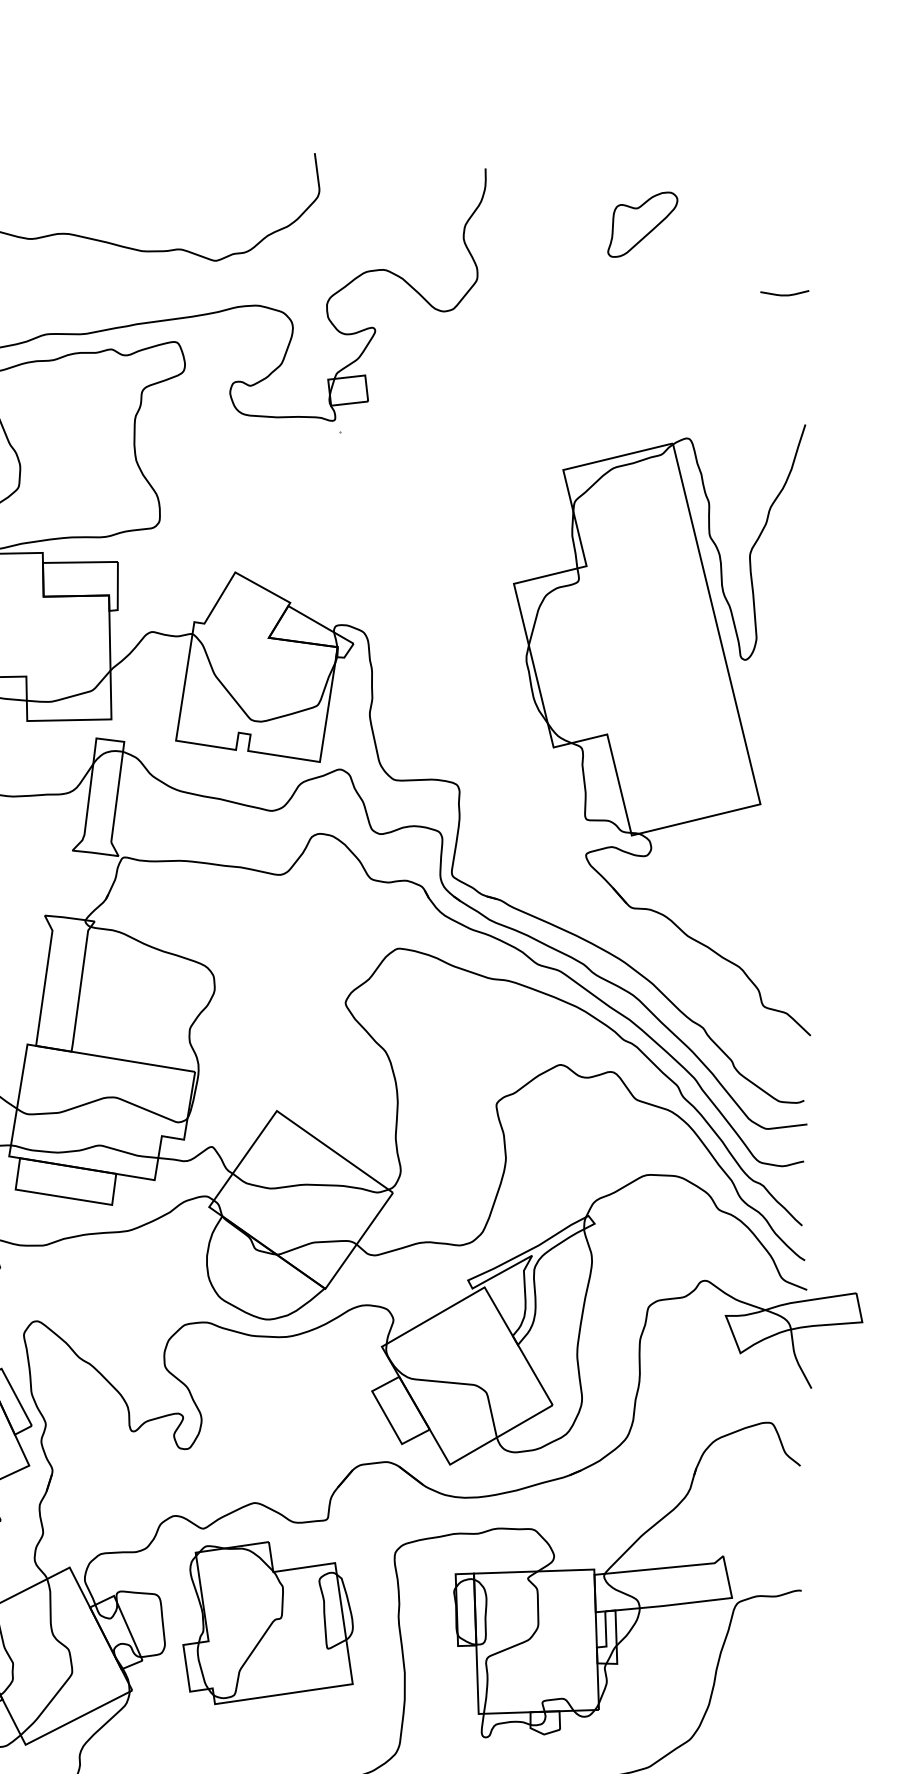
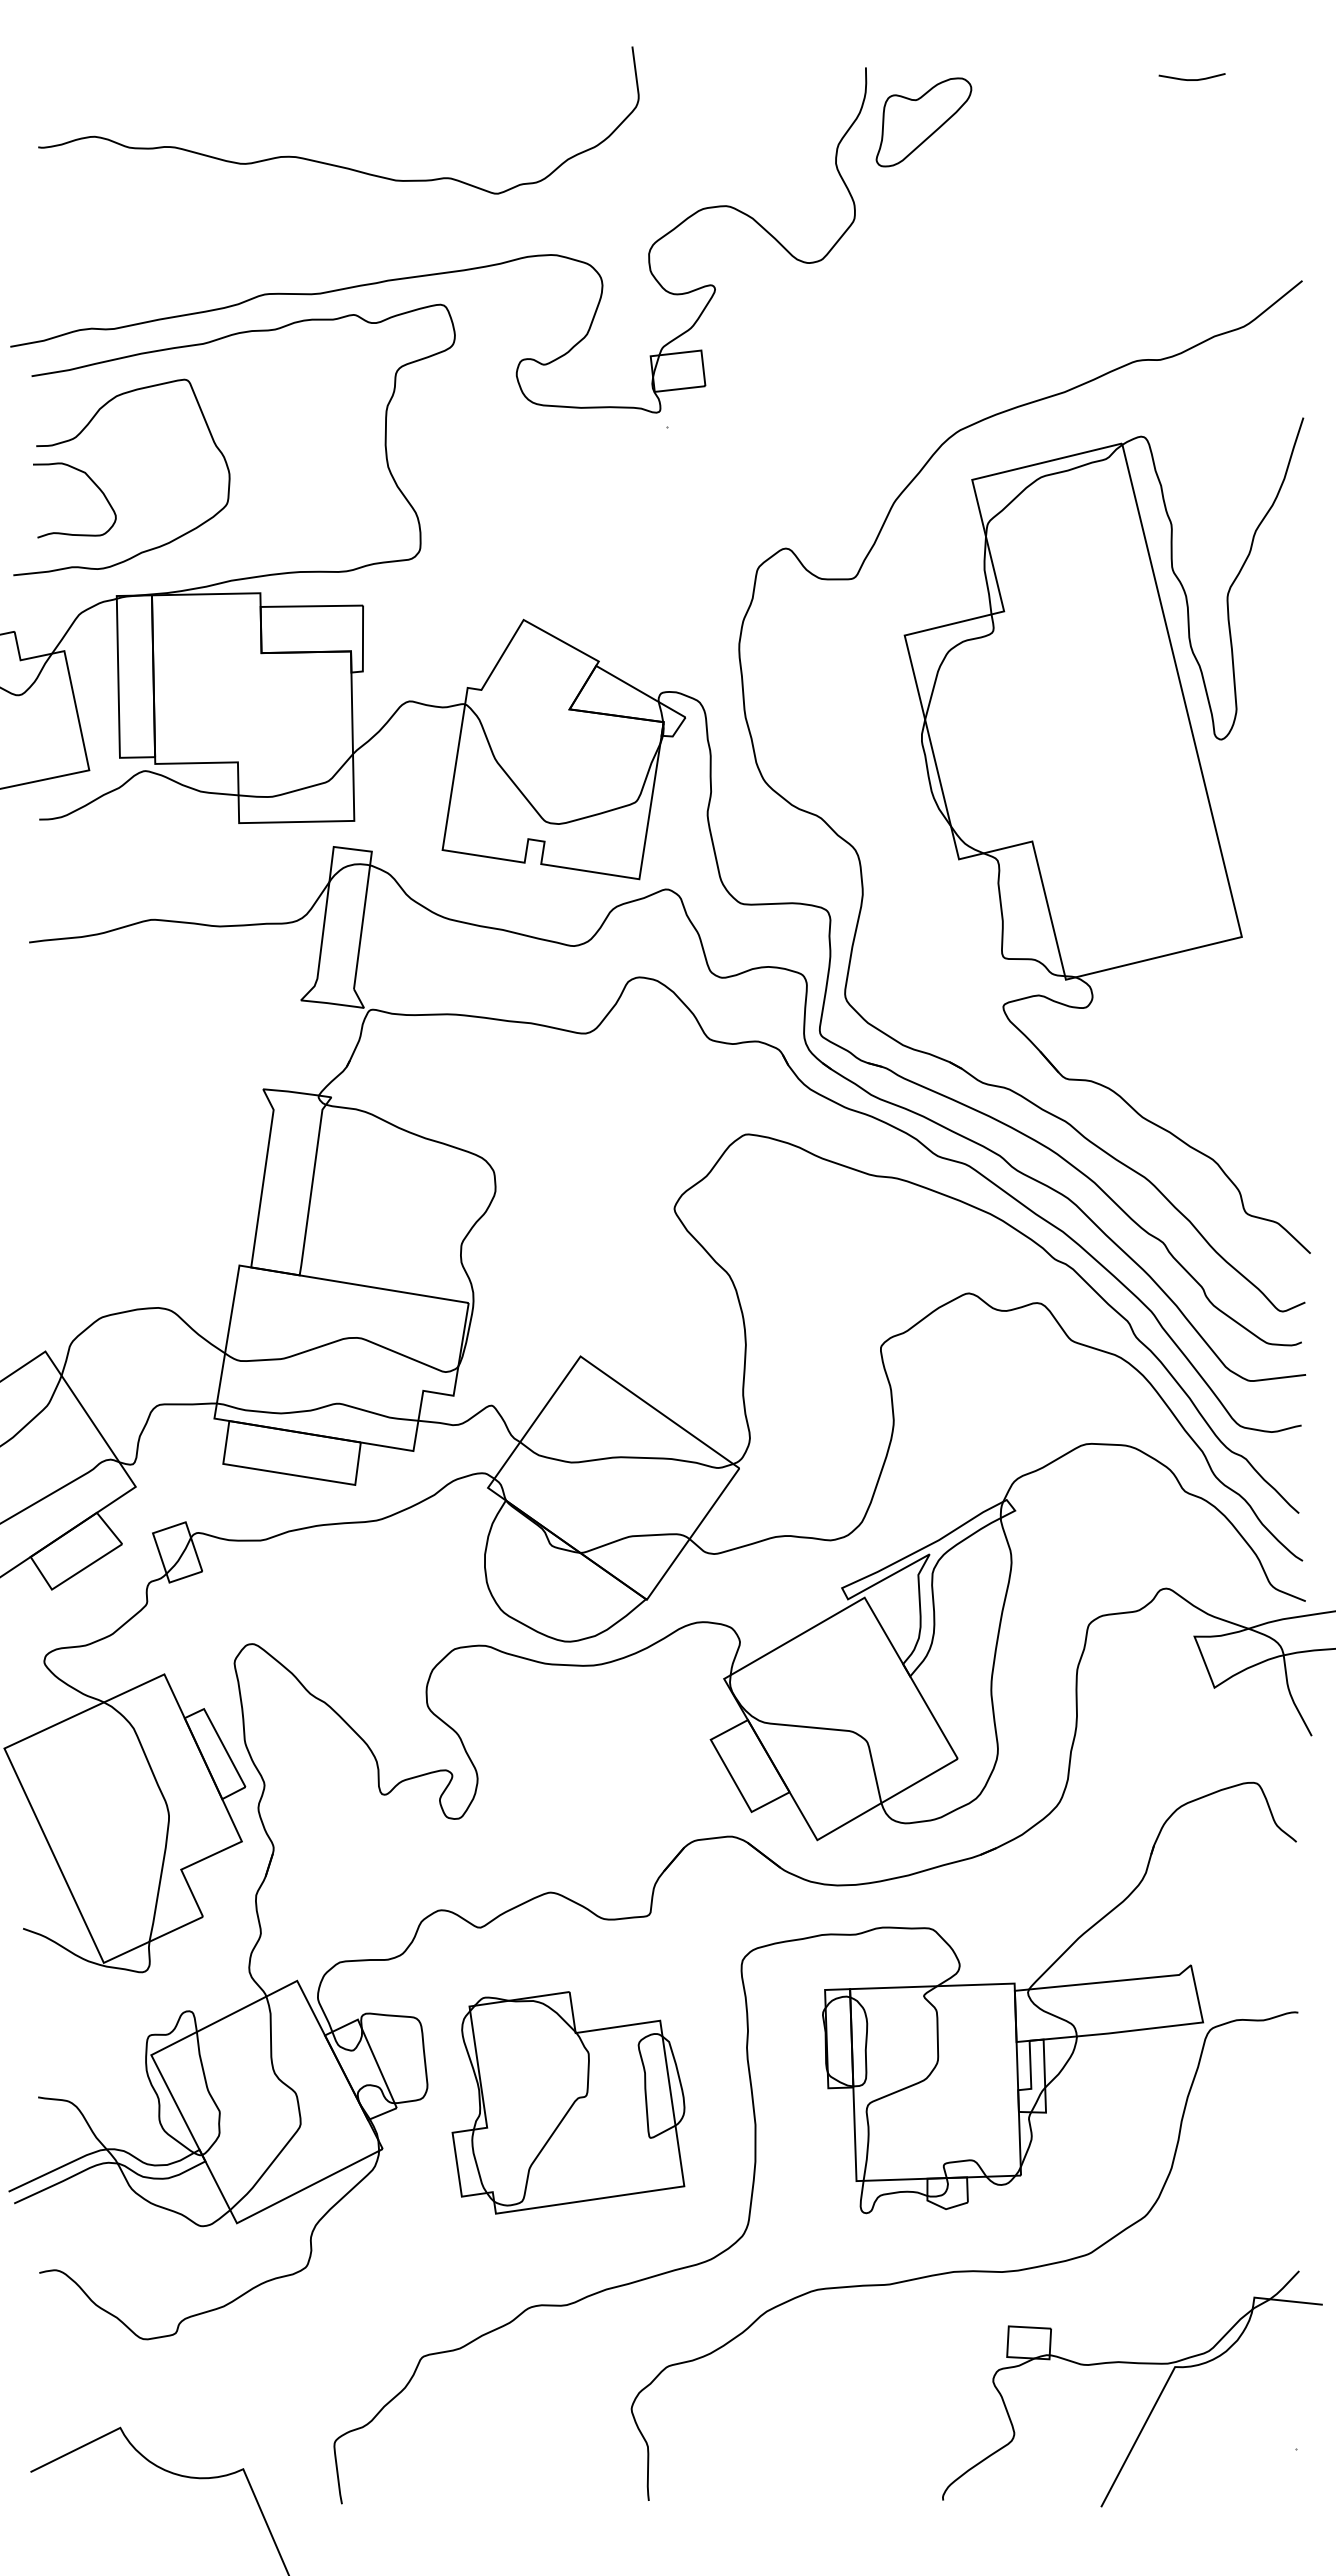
part: (642, 224) -> (923, 122), moved
curve: (784, 294) -> (1191, 79), moved
part: (480, 743) -> (858, 853), added
part: (268, 1622) -> (568, 2102), moved

